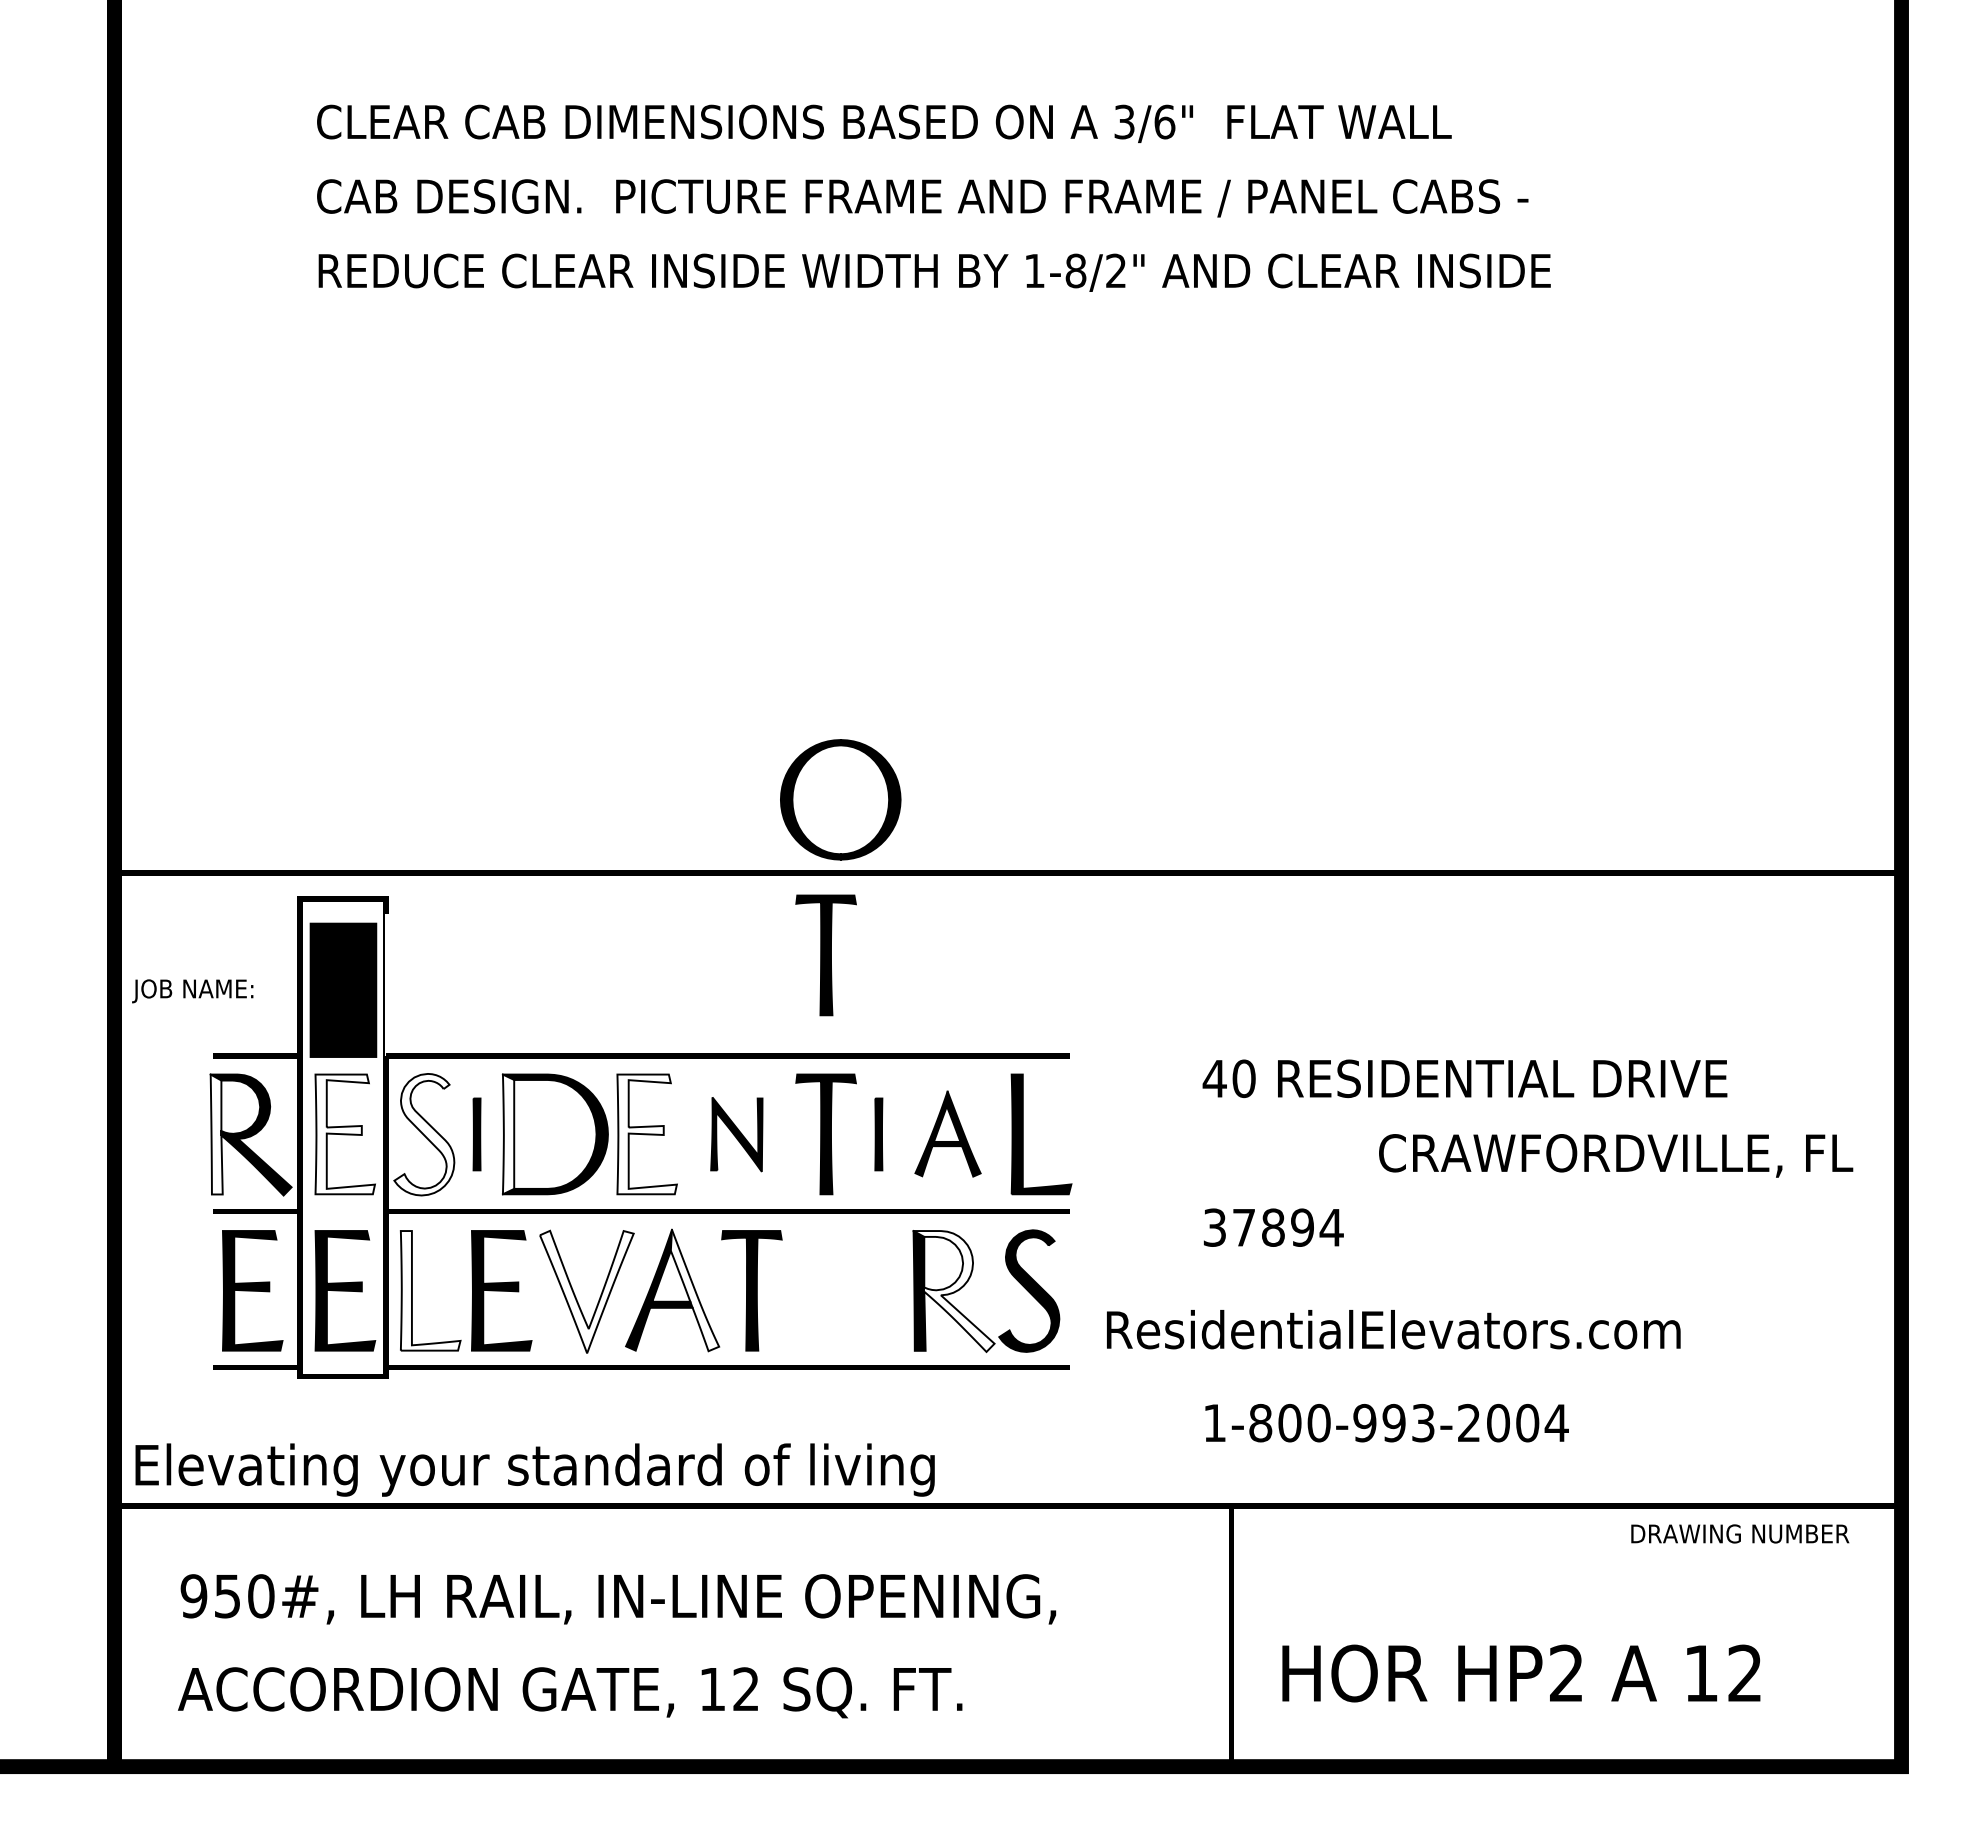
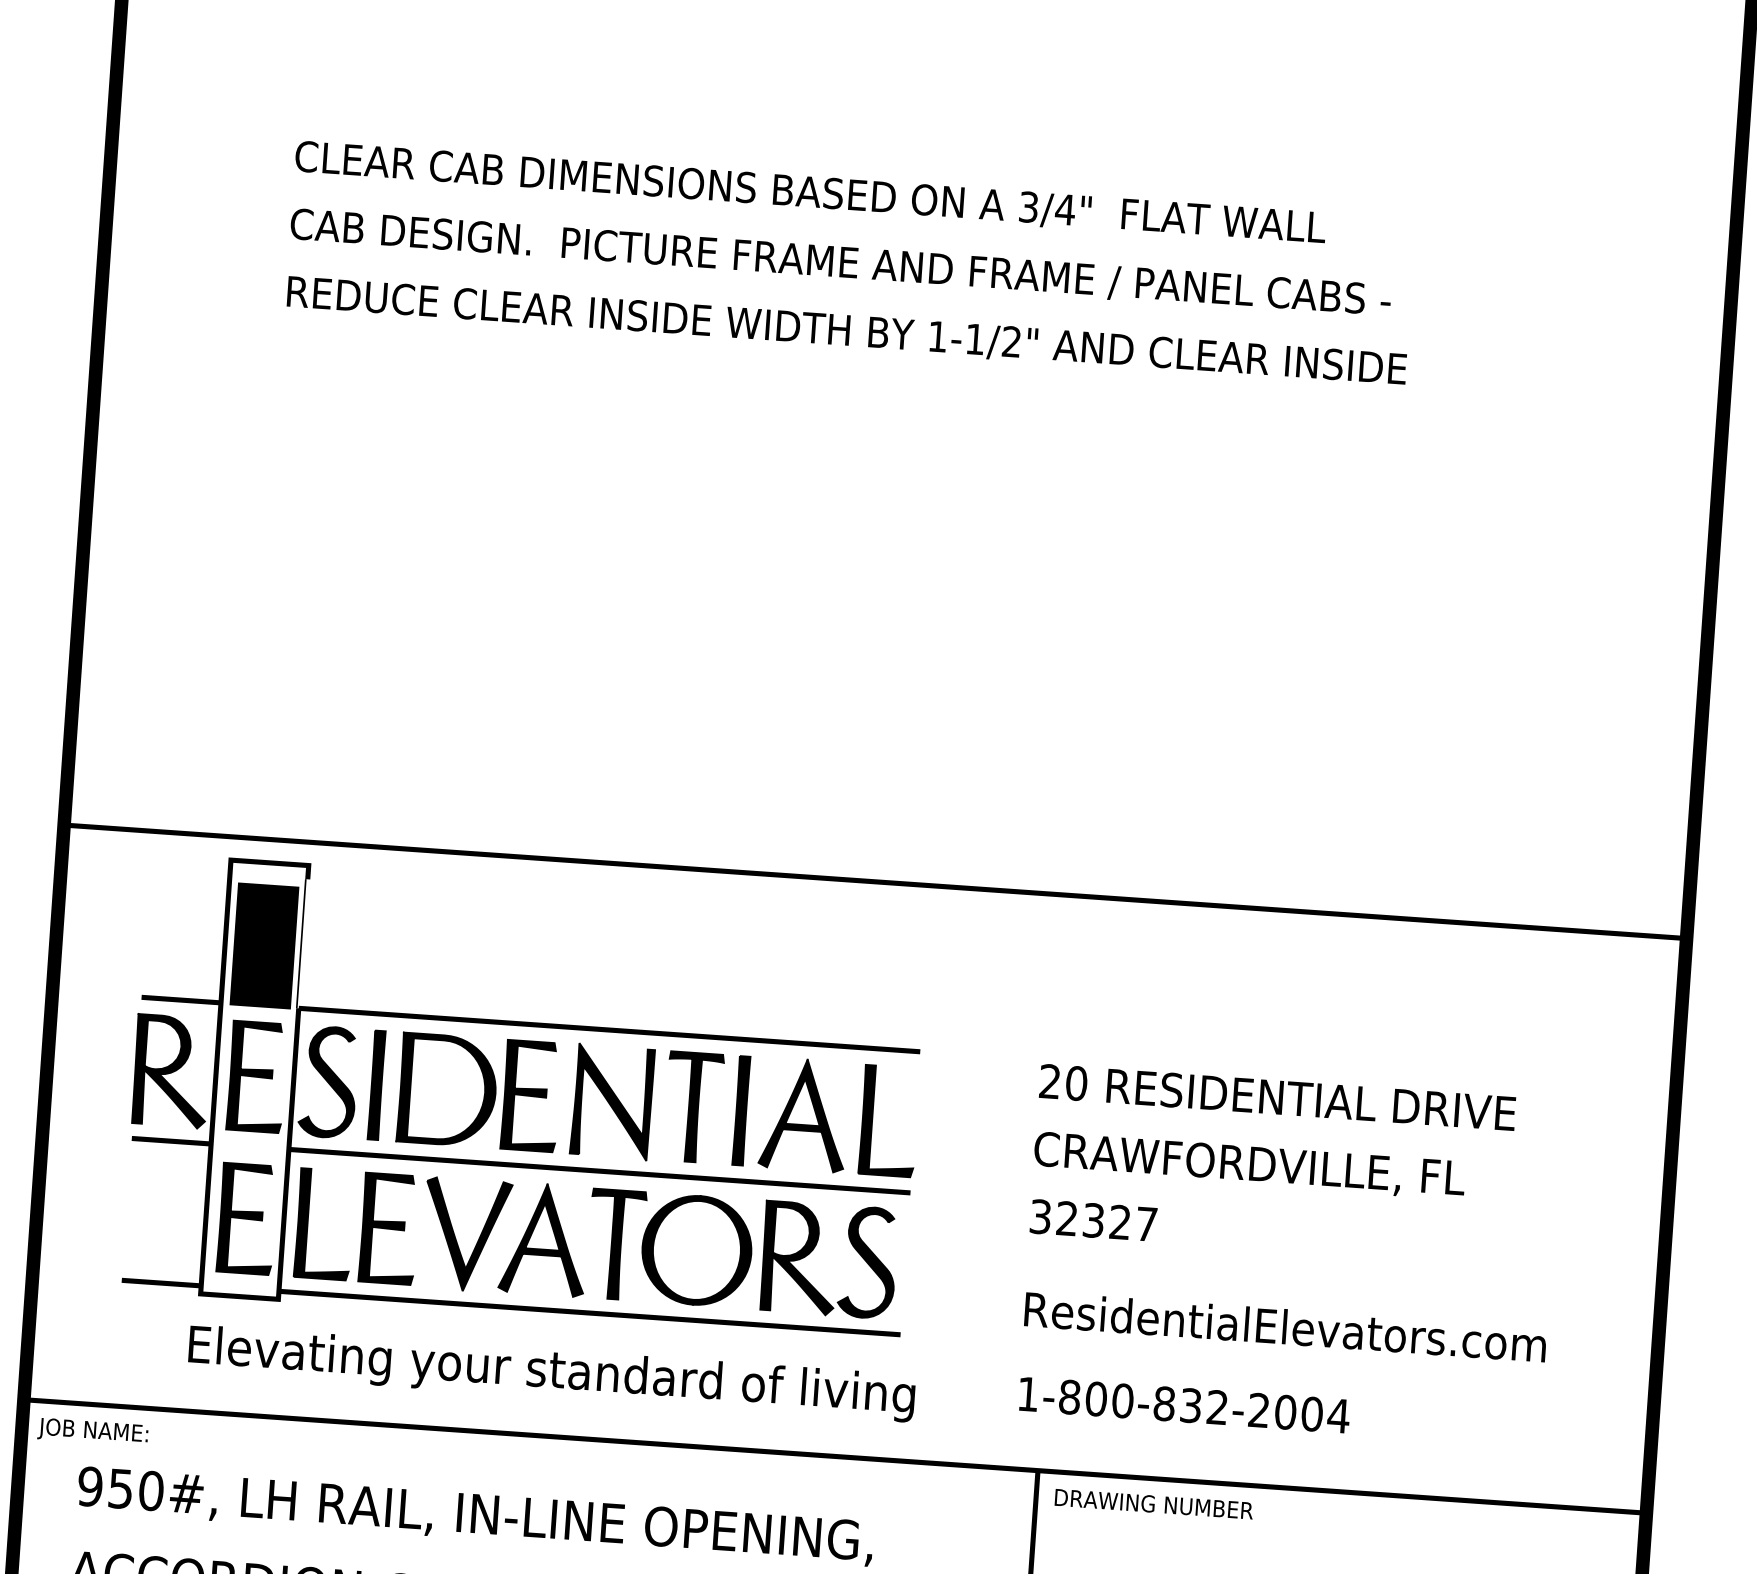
text: (1164, 121) -> (1065, 209), 3/6" -> 3/4"
text: (1075, 270) -> (974, 338), 1-8/2" -> 1-1/2"
part: (840, 799) -> (696, 1250), moved
part: (825, 955) -> (704, 944), removed
text: (192, 991) -> (92, 1432), moved
text: (1214, 1078) -> (1049, 1081), 40 -> 20
part: (947, 1133) -> (803, 1114), size x1.43
fill: (216, 1134) -> (140, 1068), added
fill: (344, 1134) -> (256, 1076), added
fill: (424, 1134) -> (328, 1082), added
part: (476, 1134) -> (376, 1085), size x1.67
fill: (508, 1134) -> (405, 1087), added
fill: (646, 1134) -> (530, 1096), added
part: (736, 1134) -> (612, 1101), size x1.67
part: (878, 1134) -> (741, 1110), size x1.67
text: (1616, 1155) -> (1250, 1165), moved
text: (1288, 1227) -> (1107, 1221), 37894 -> 32327
part: (252, 1290) -> (162, 1212), removed
fill: (430, 1290) -> (324, 1224), added
fill: (694, 1290) -> (564, 1240), added
fill: (586, 1291) -> (466, 1234), added
fill: (953, 1291) -> (799, 1258), added
text: (1393, 1329) -> (1285, 1326), moved
text: (1393, 1423) -> (1190, 1405), 1-800-993-2004 -> 1-800-832-2004
text: (534, 1469) -> (551, 1373), moved
text: (1740, 1533) -> (1154, 1503), moved

